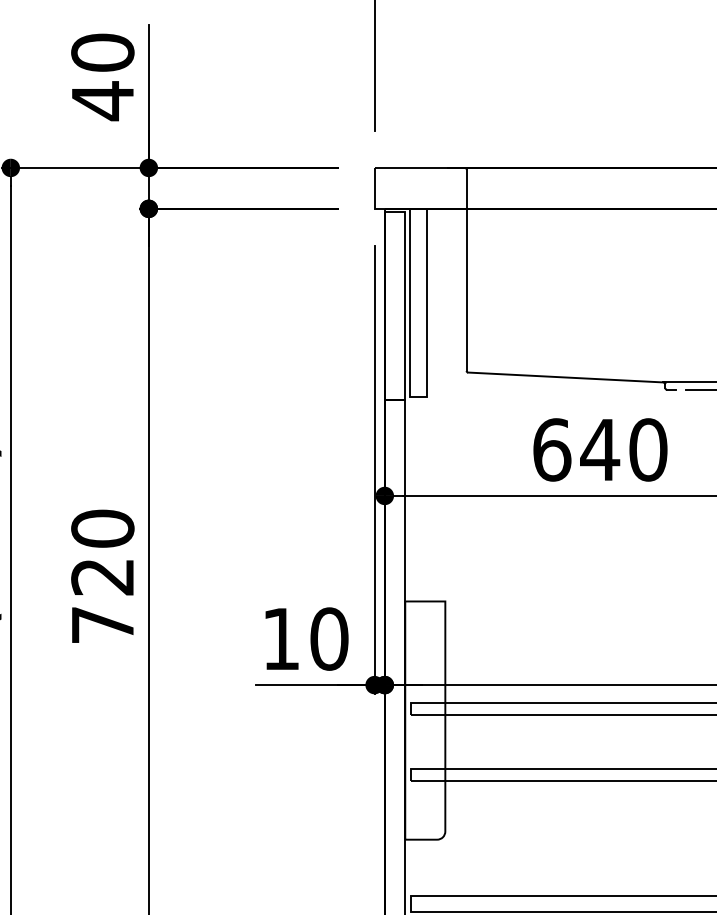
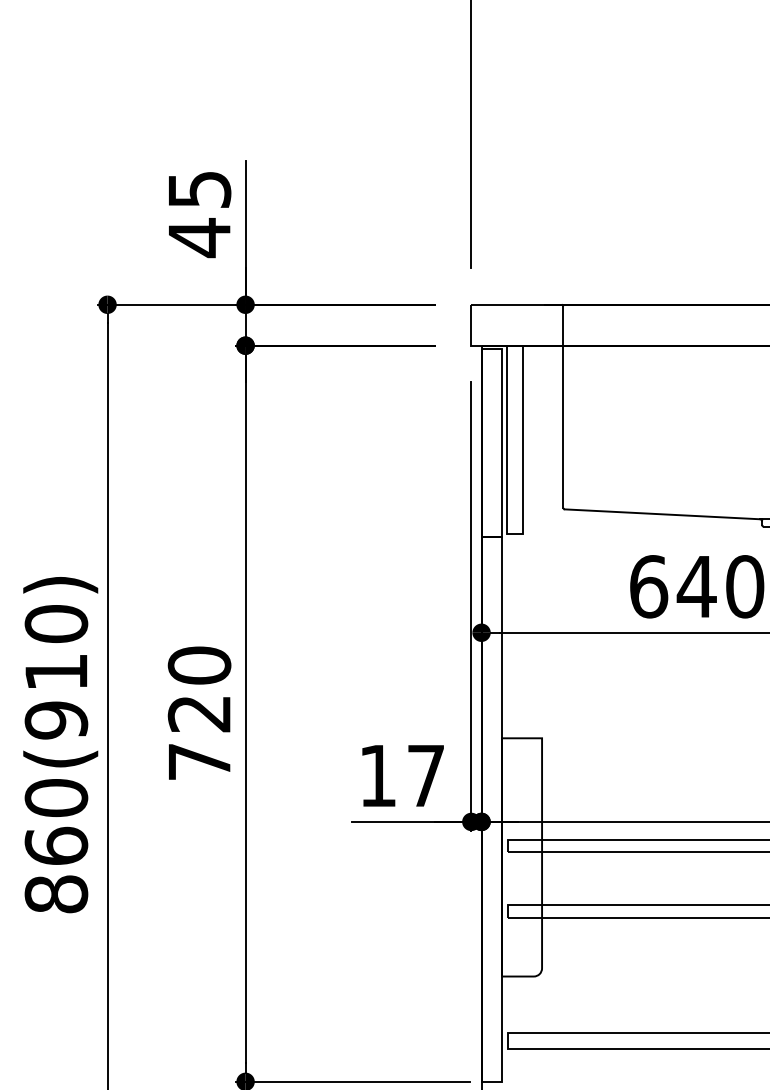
text: (102, 52) -> (199, 189), 40 -> 45
text: (329, 638) -> (426, 775), 10 -> 17

